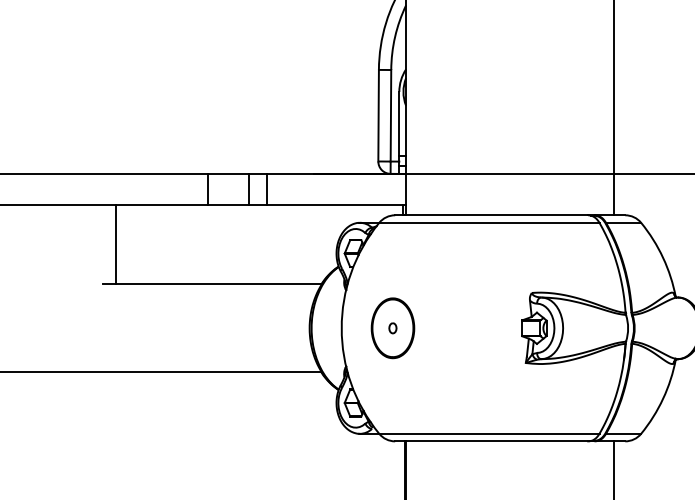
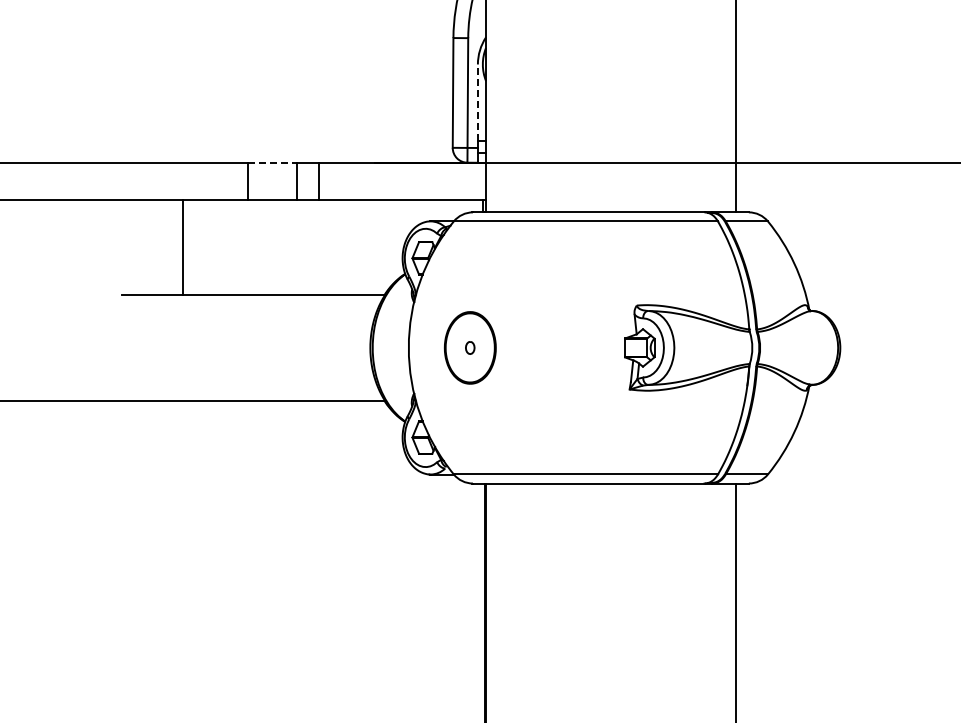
line: (398, 123) -> (477, 102), solid -> dashed
line: (228, 174) -> (272, 163), solid -> dashed
line: (115, 244) -> (182, 247), moved

